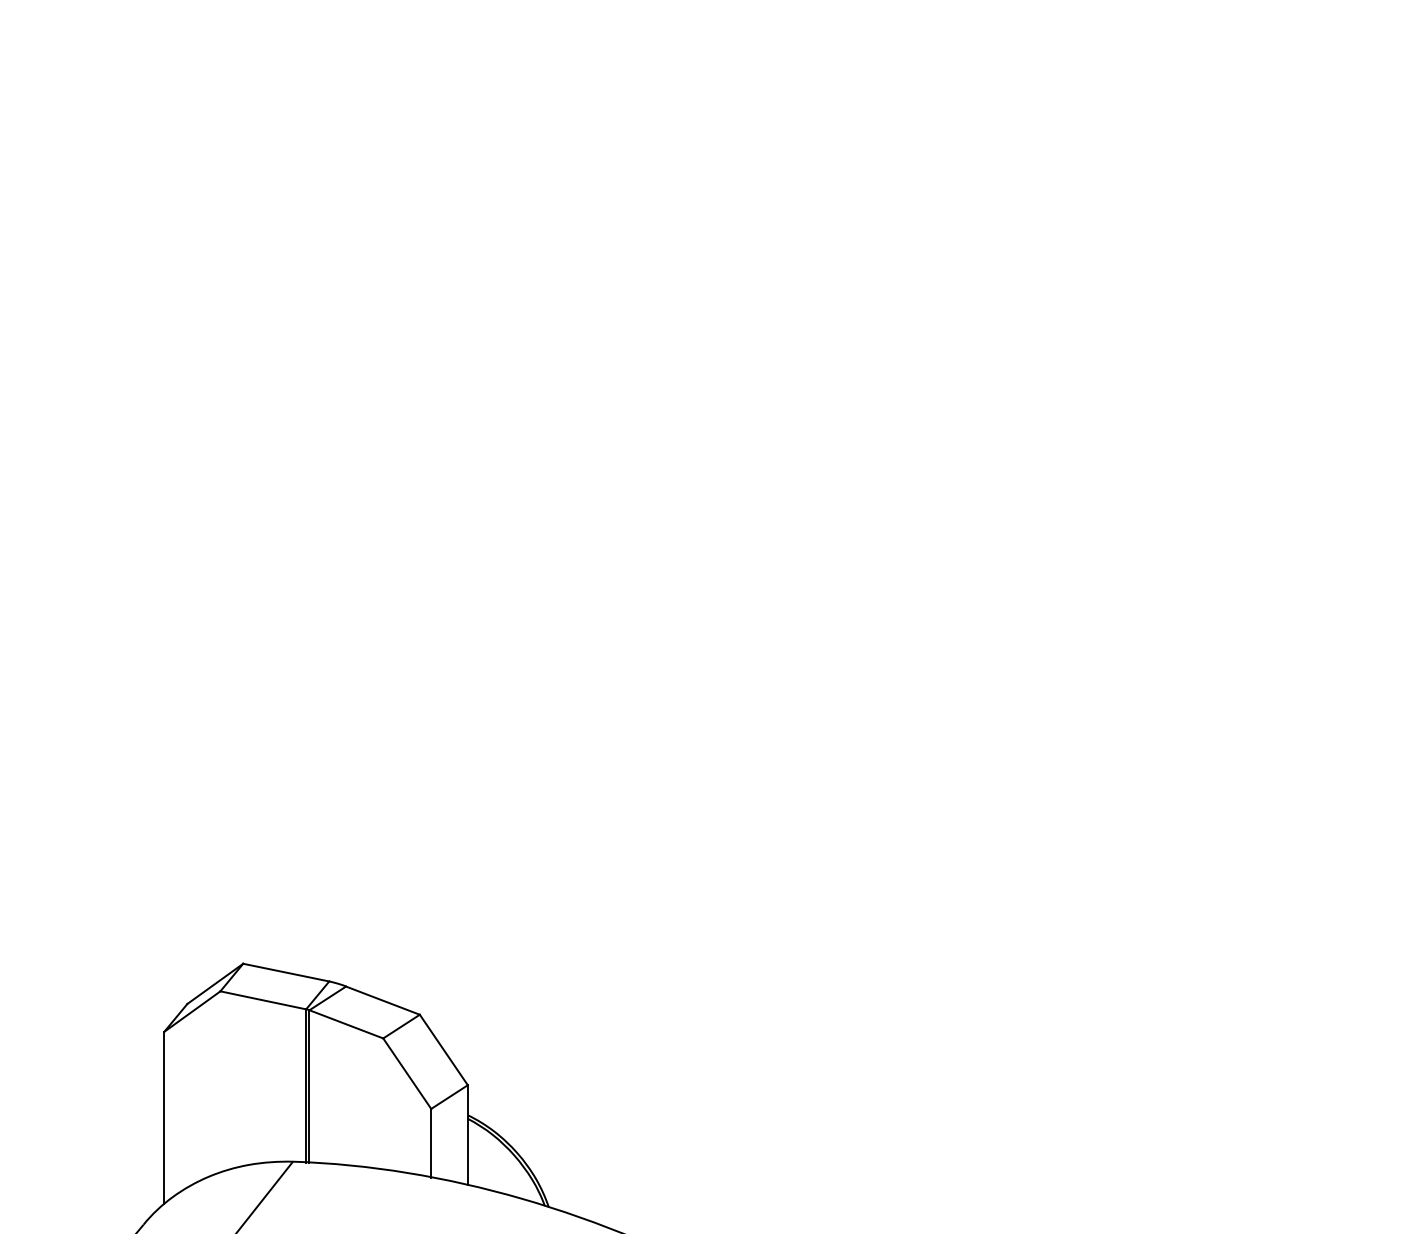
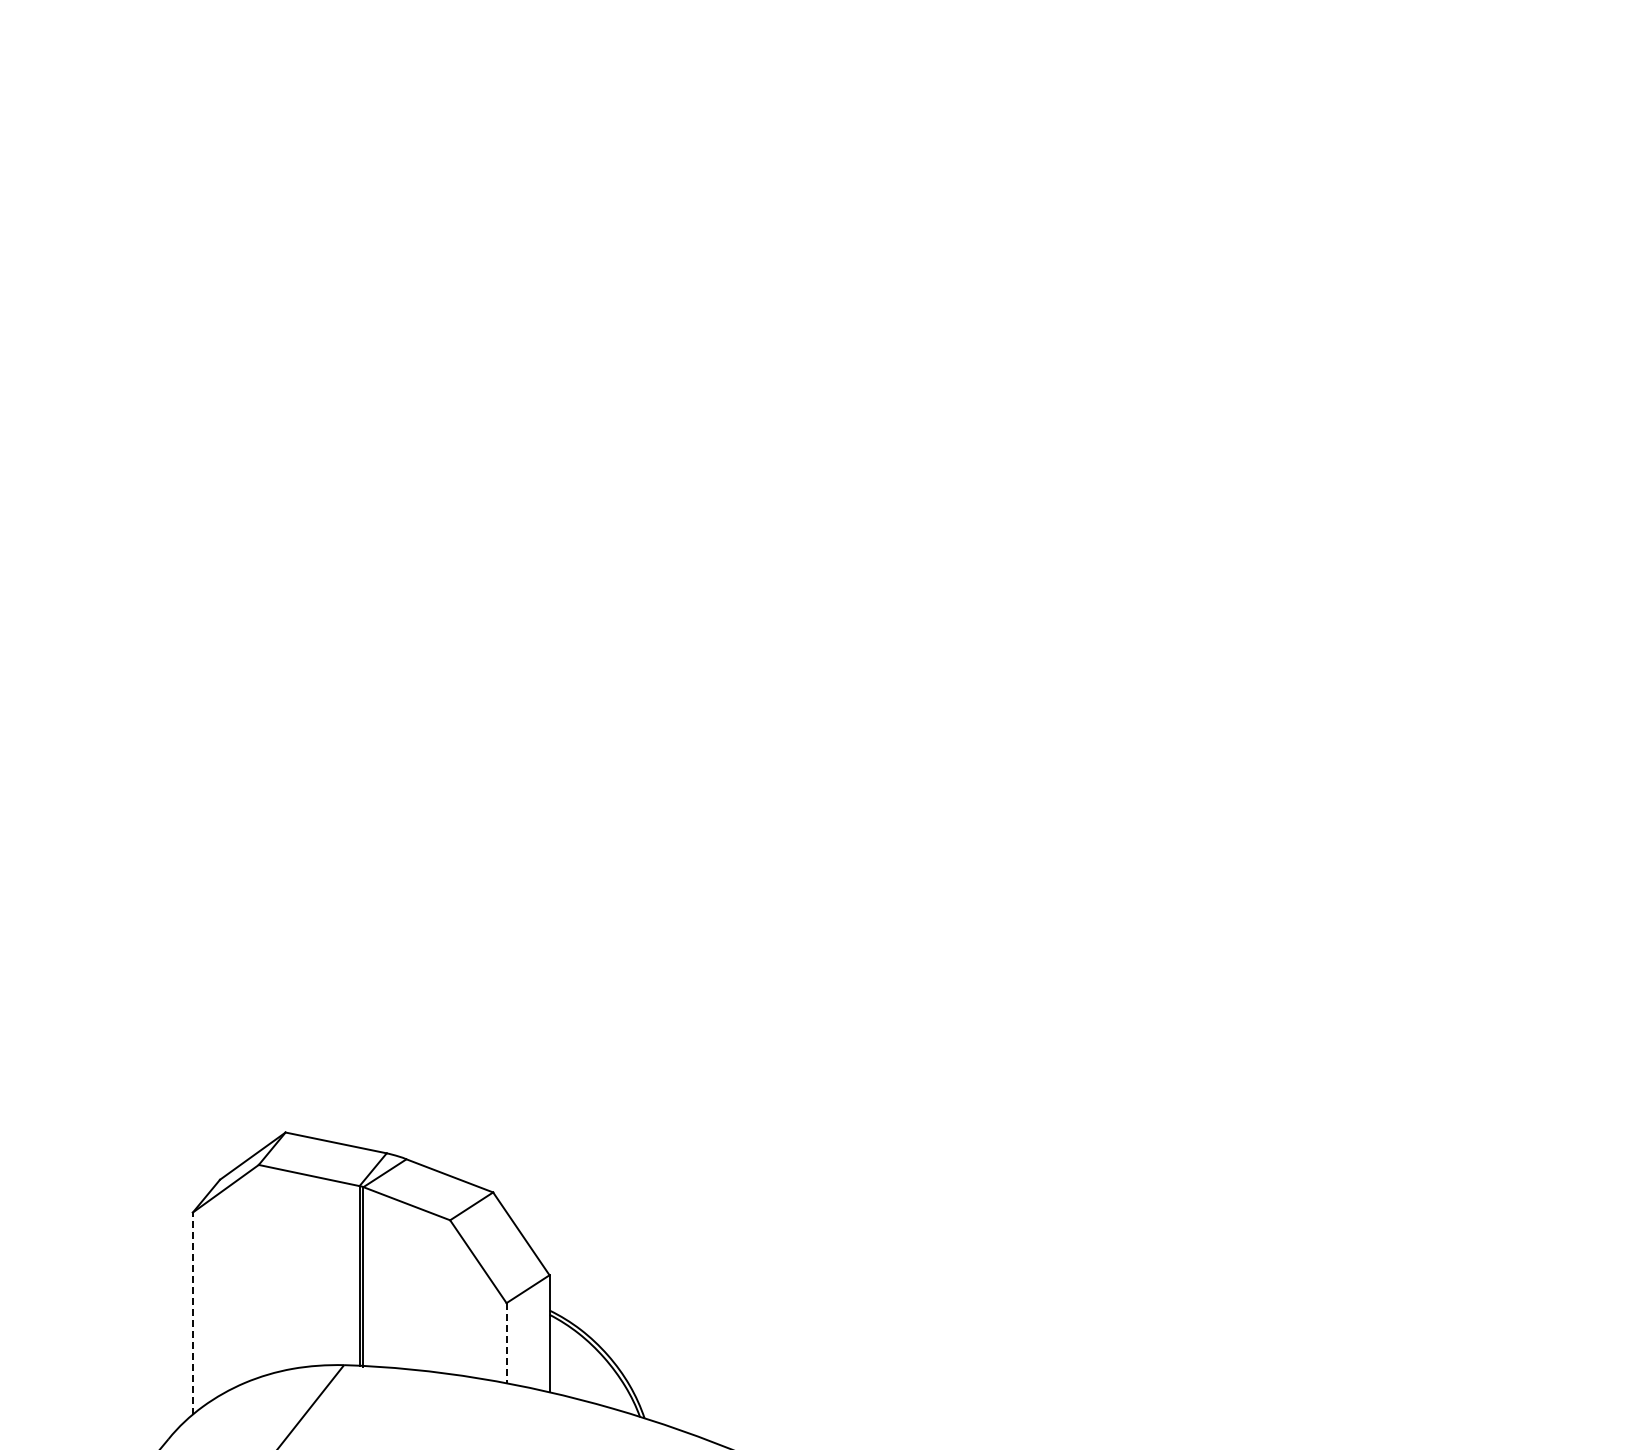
line: (164, 1117) -> (192, 1313), solid -> dashed
line: (431, 1143) -> (506, 1343), solid -> dashed

